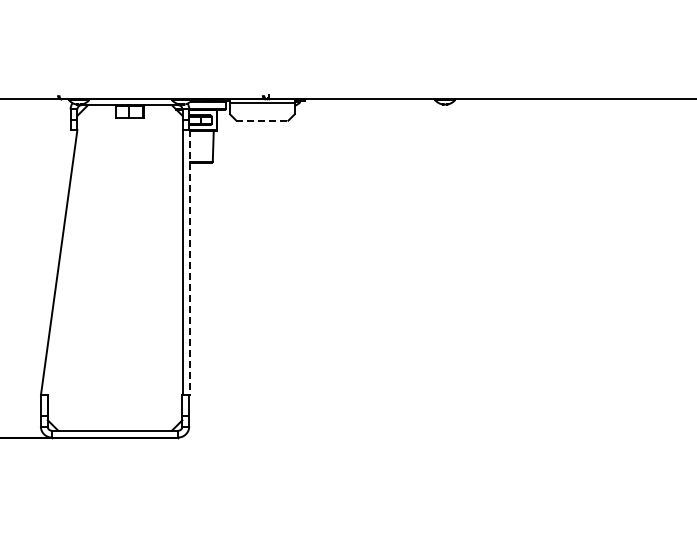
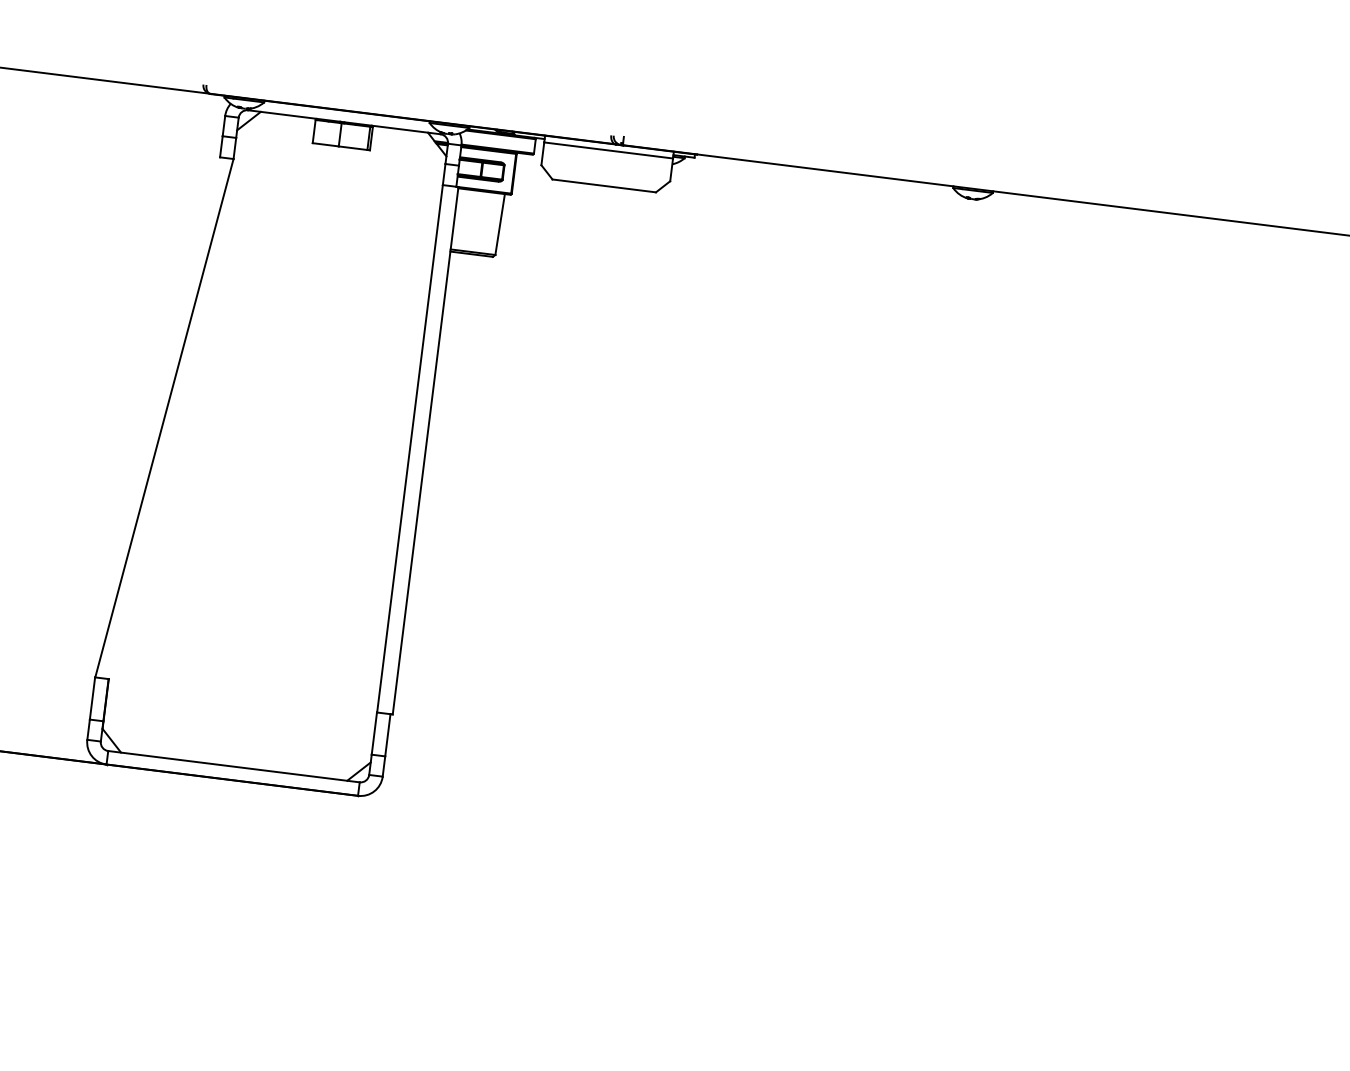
line: (262, 120) -> (604, 185), dashed -> solid
line: (190, 263) -> (425, 452), dashed -> solid

